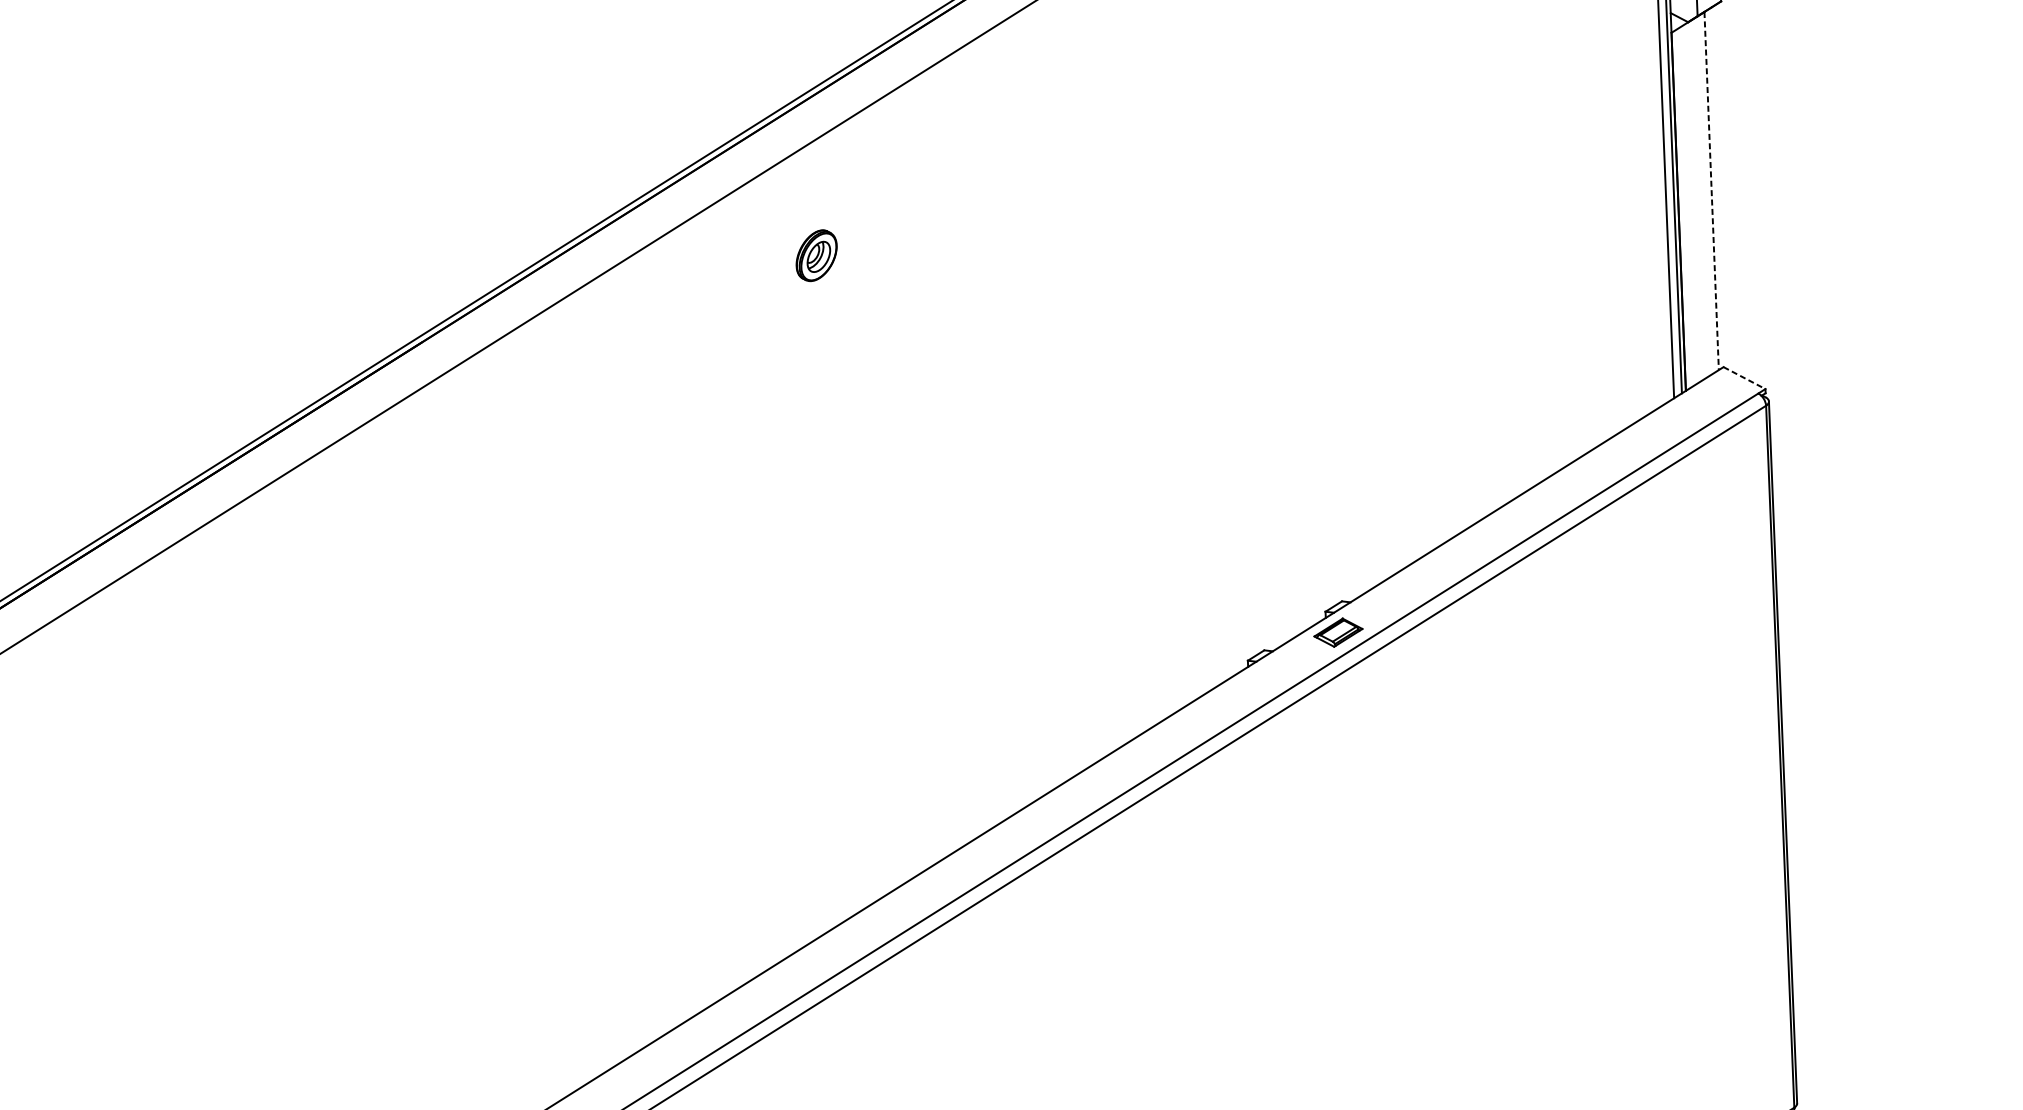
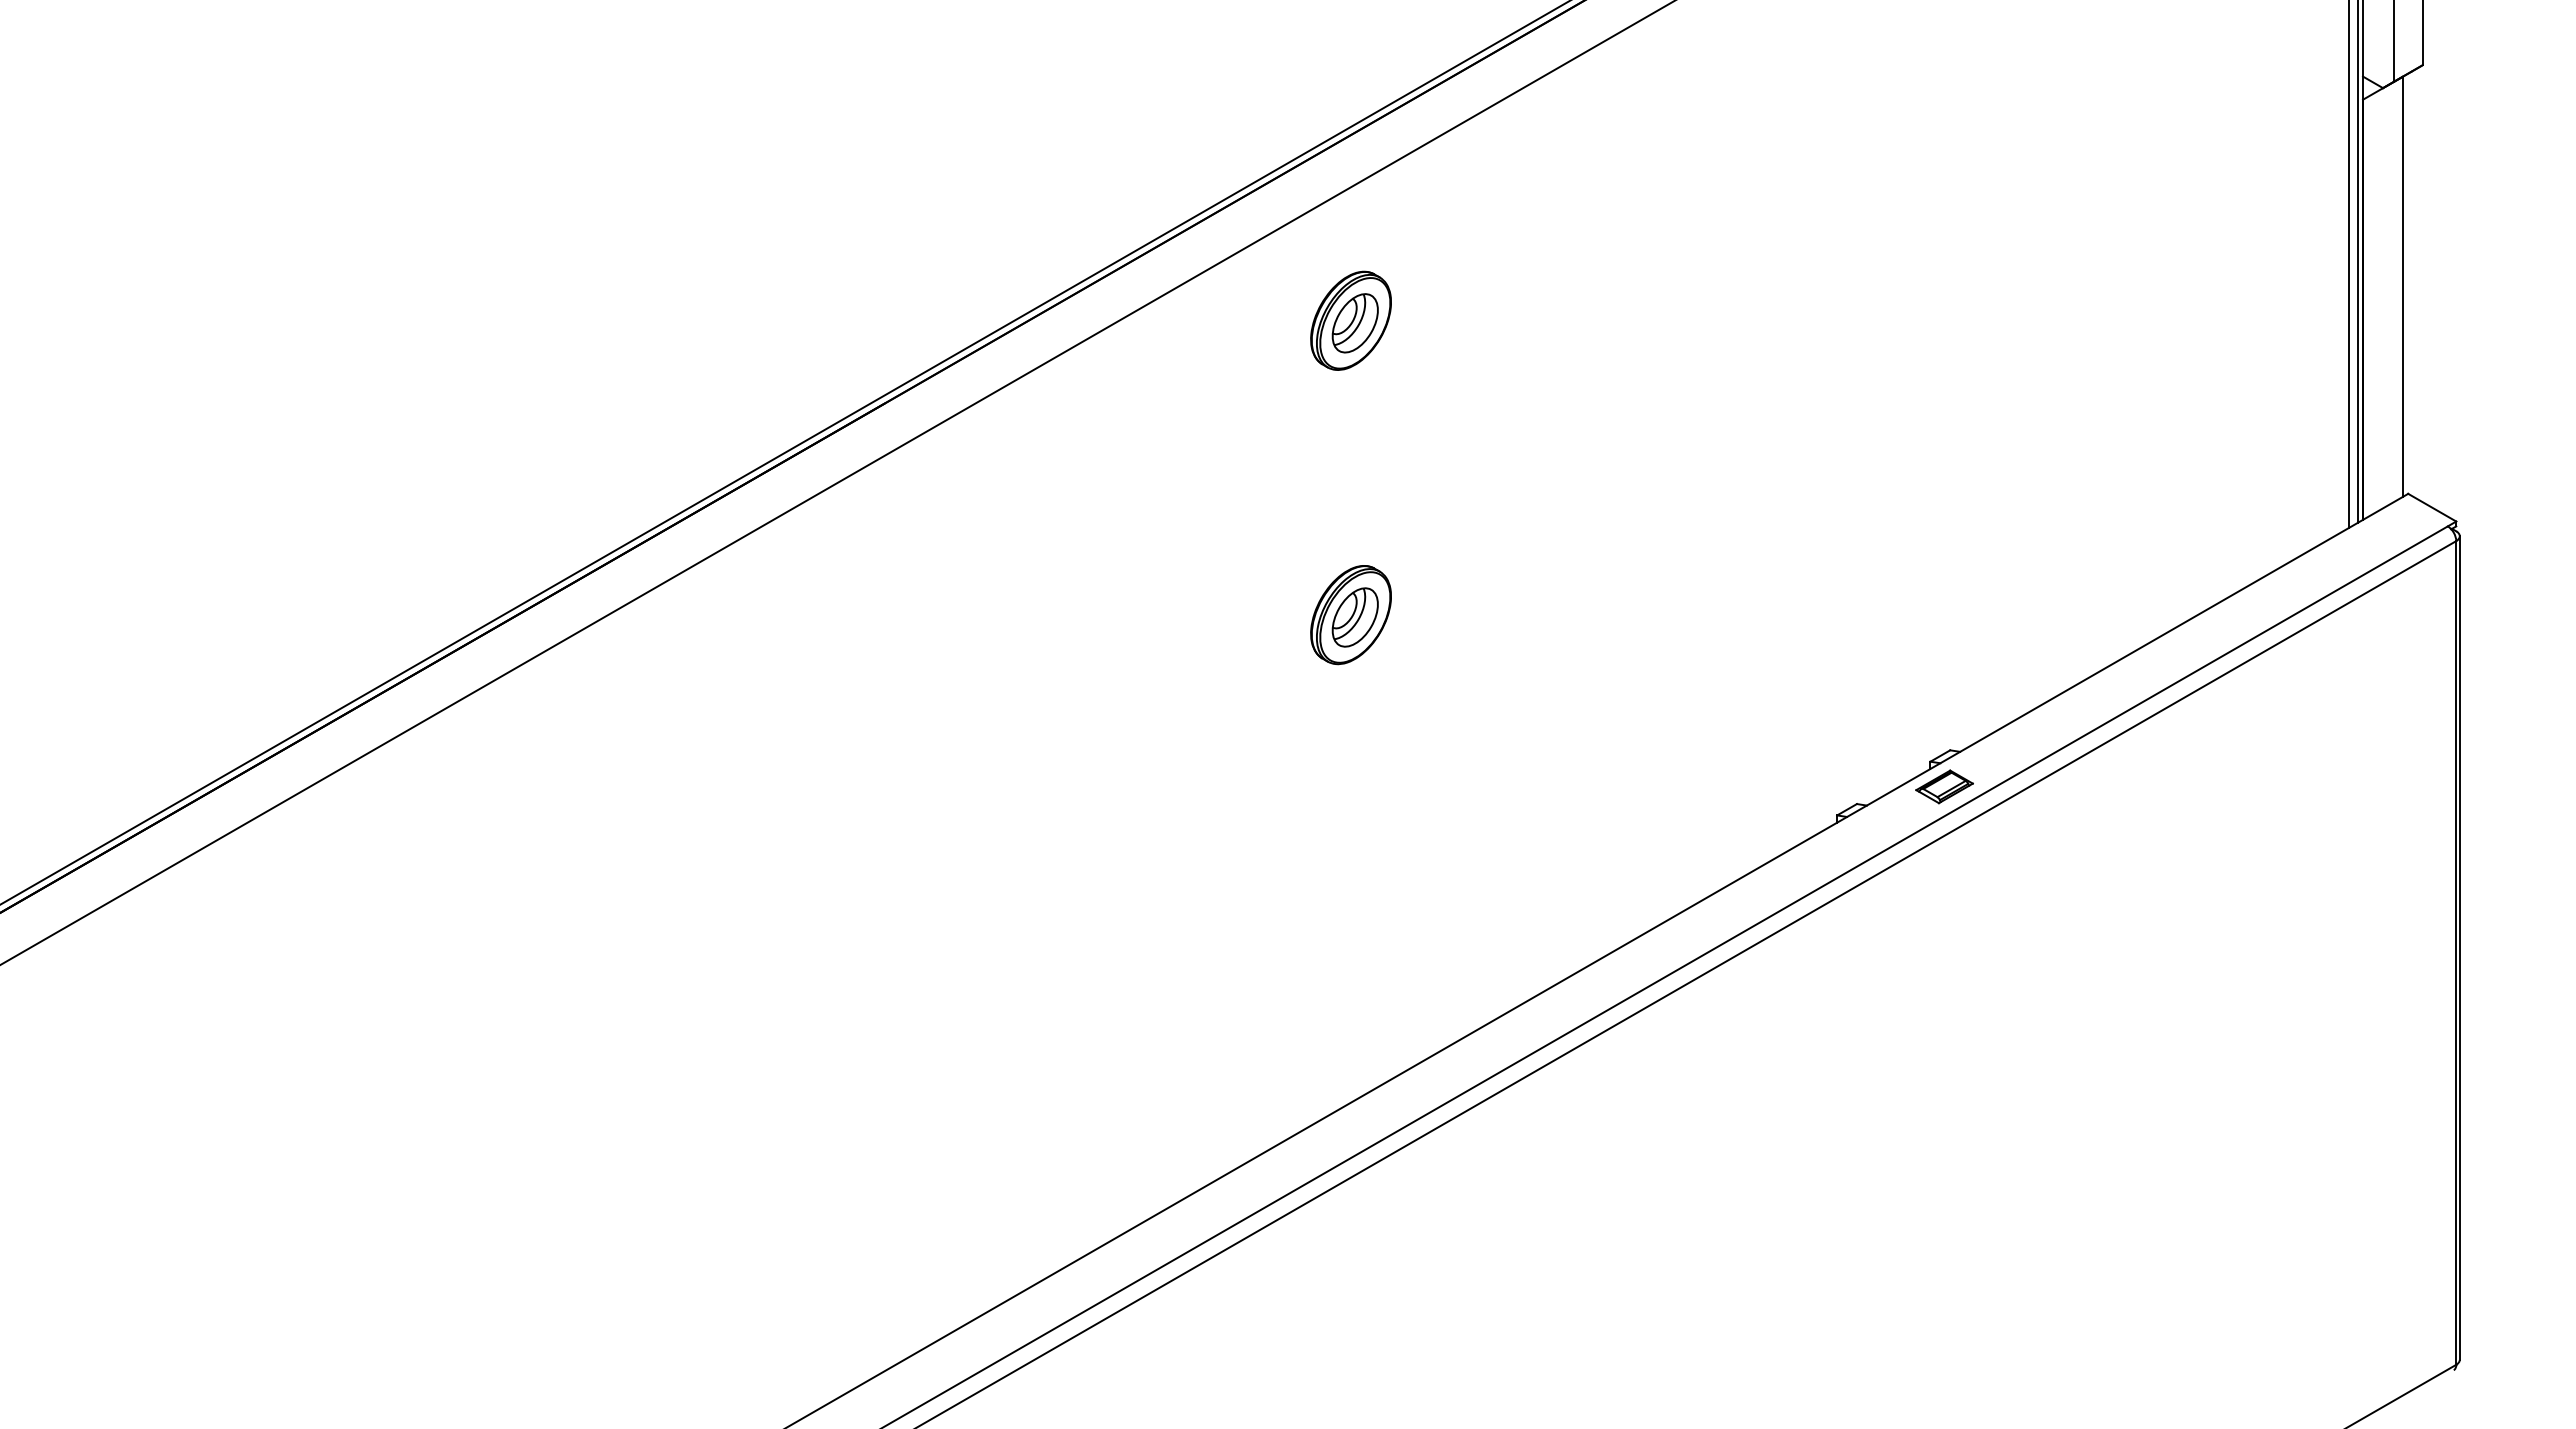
line: (1711, 191) -> (2402, 287), dashed -> solid
part: (816, 255) -> (1350, 320), size x1.67
line: (1744, 377) -> (2432, 507), dashed -> solid
part: (826, 507) -> (1350, 615), added

